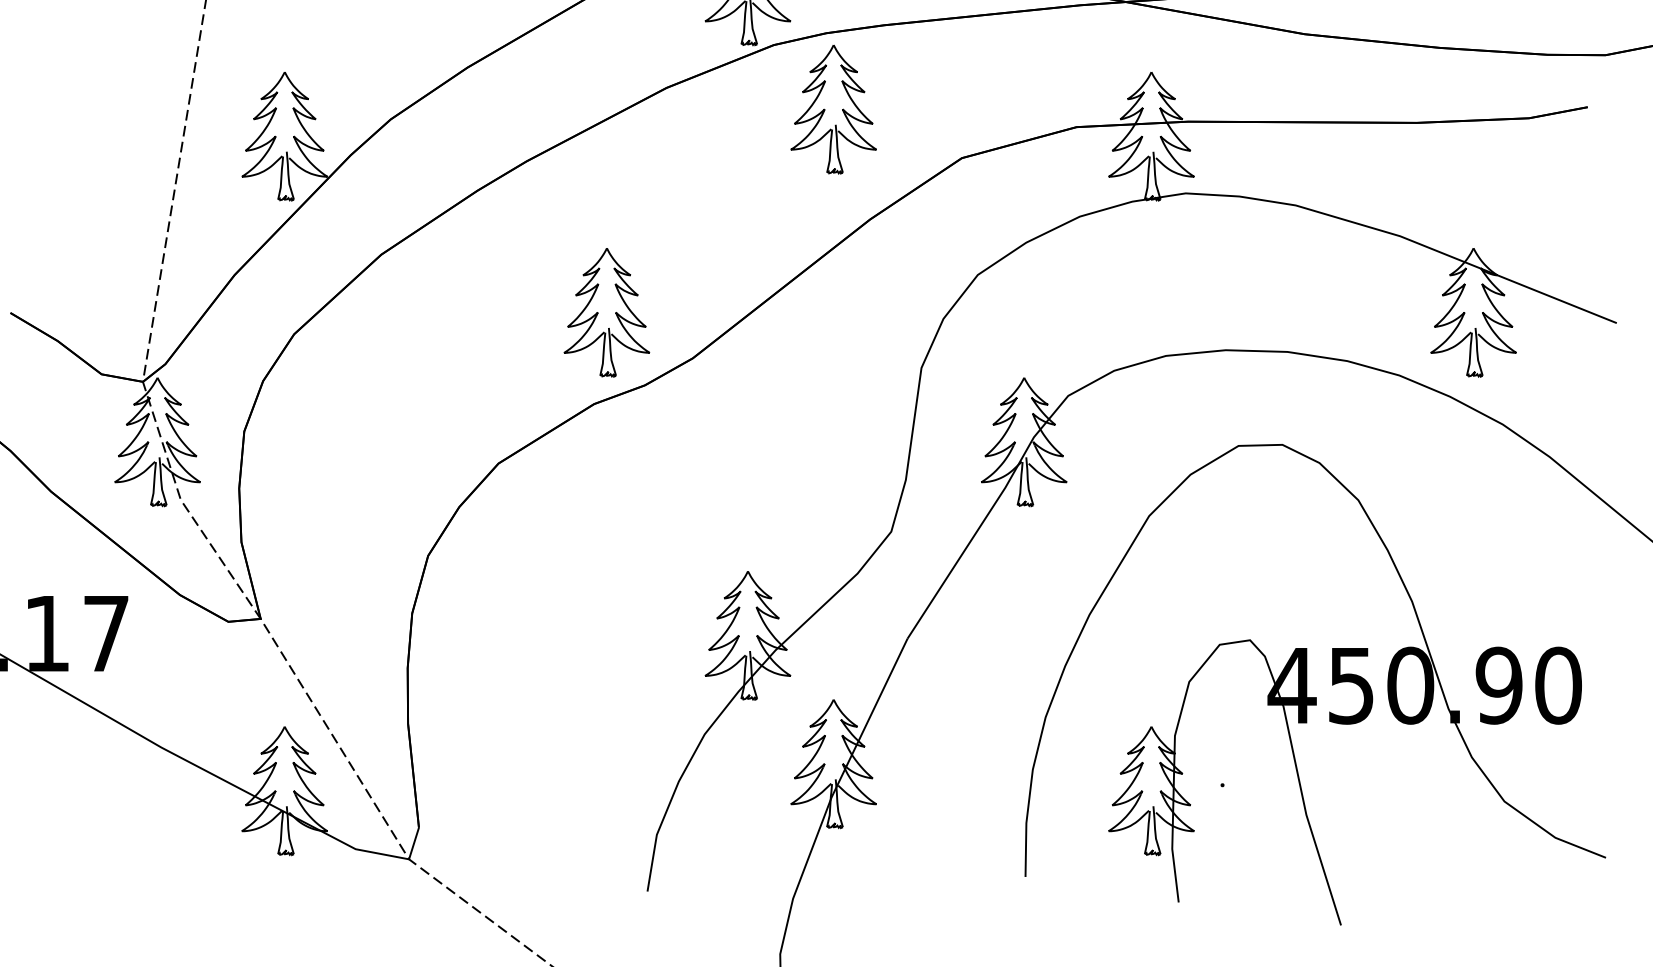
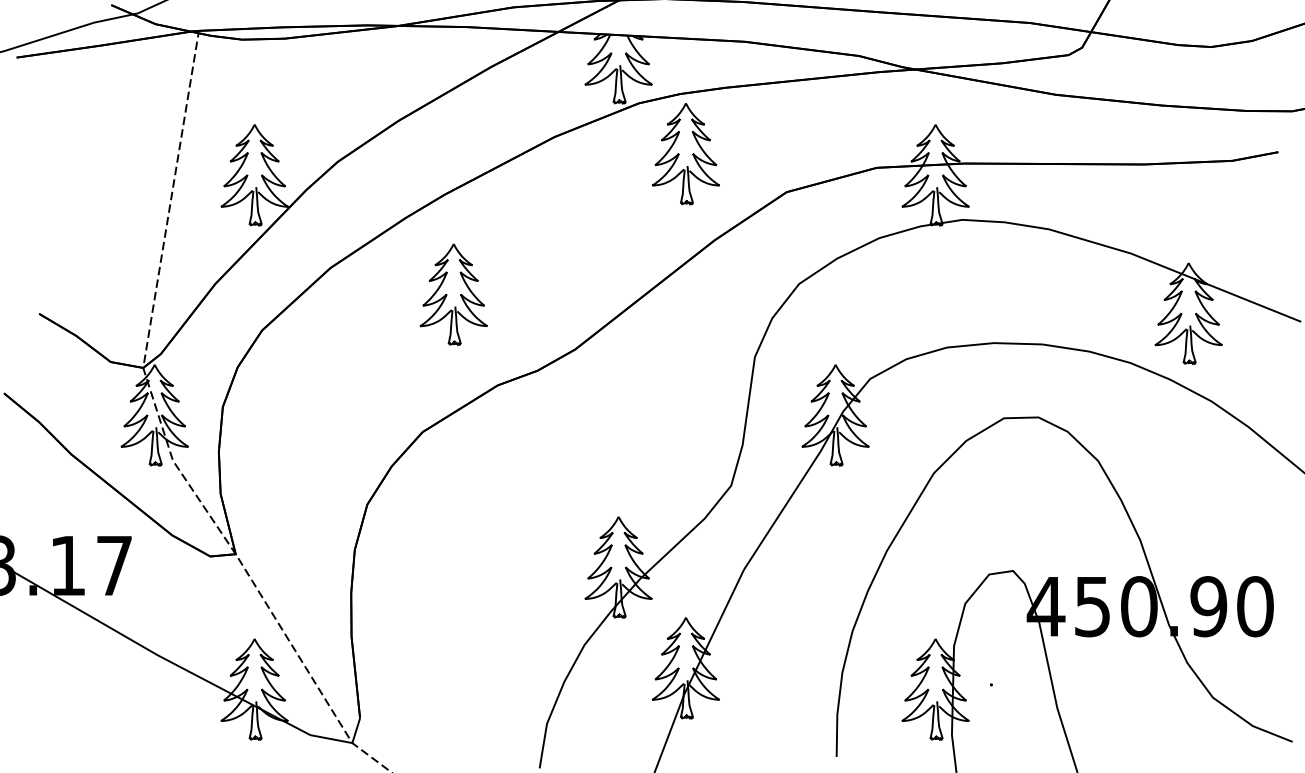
part: (606, 312) -> (453, 294), moved

